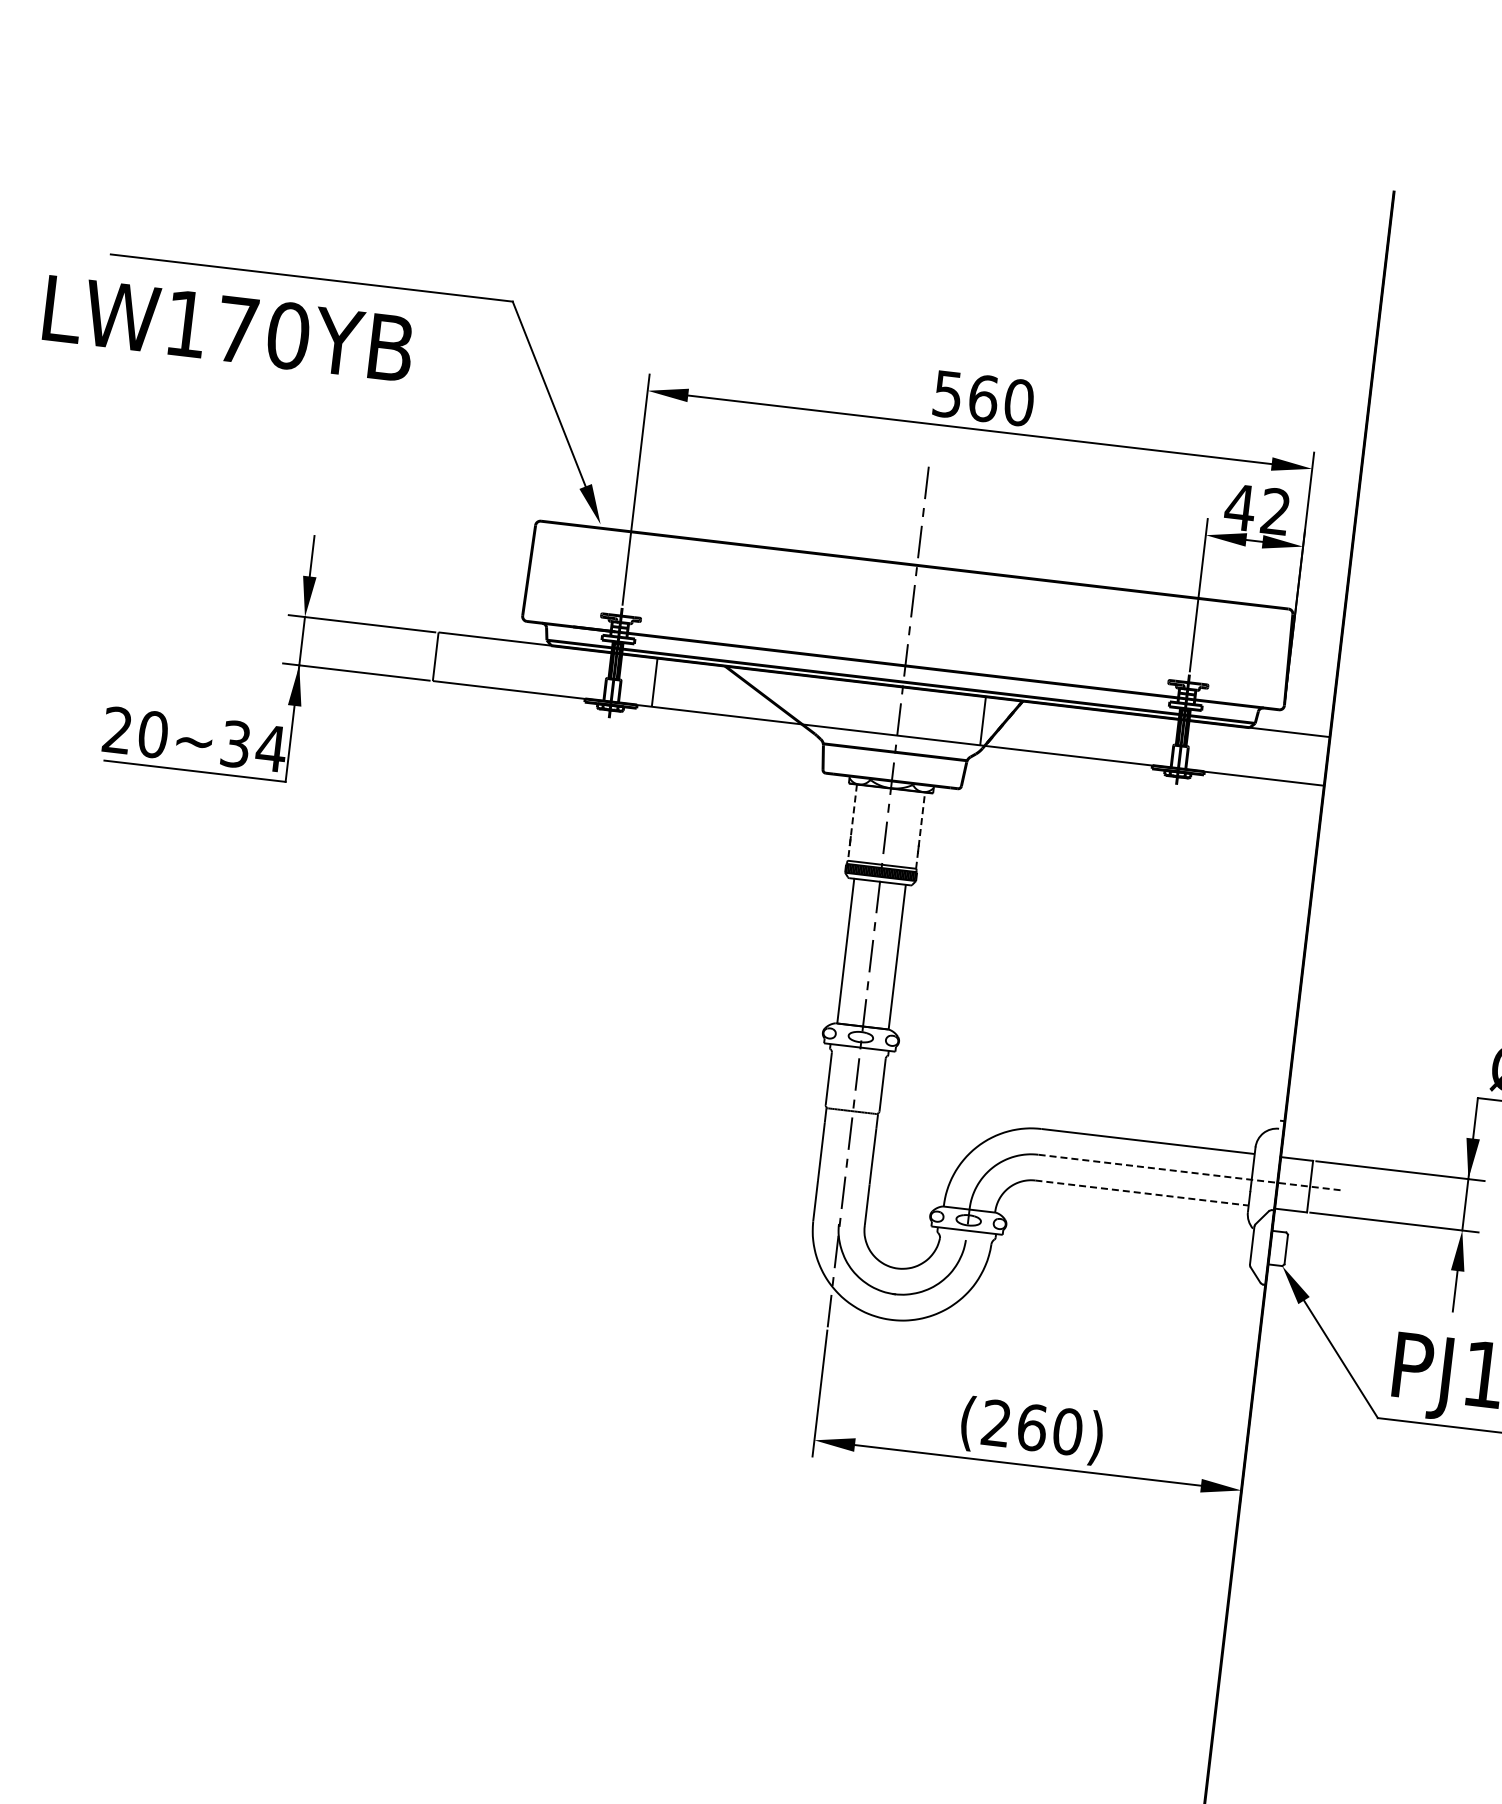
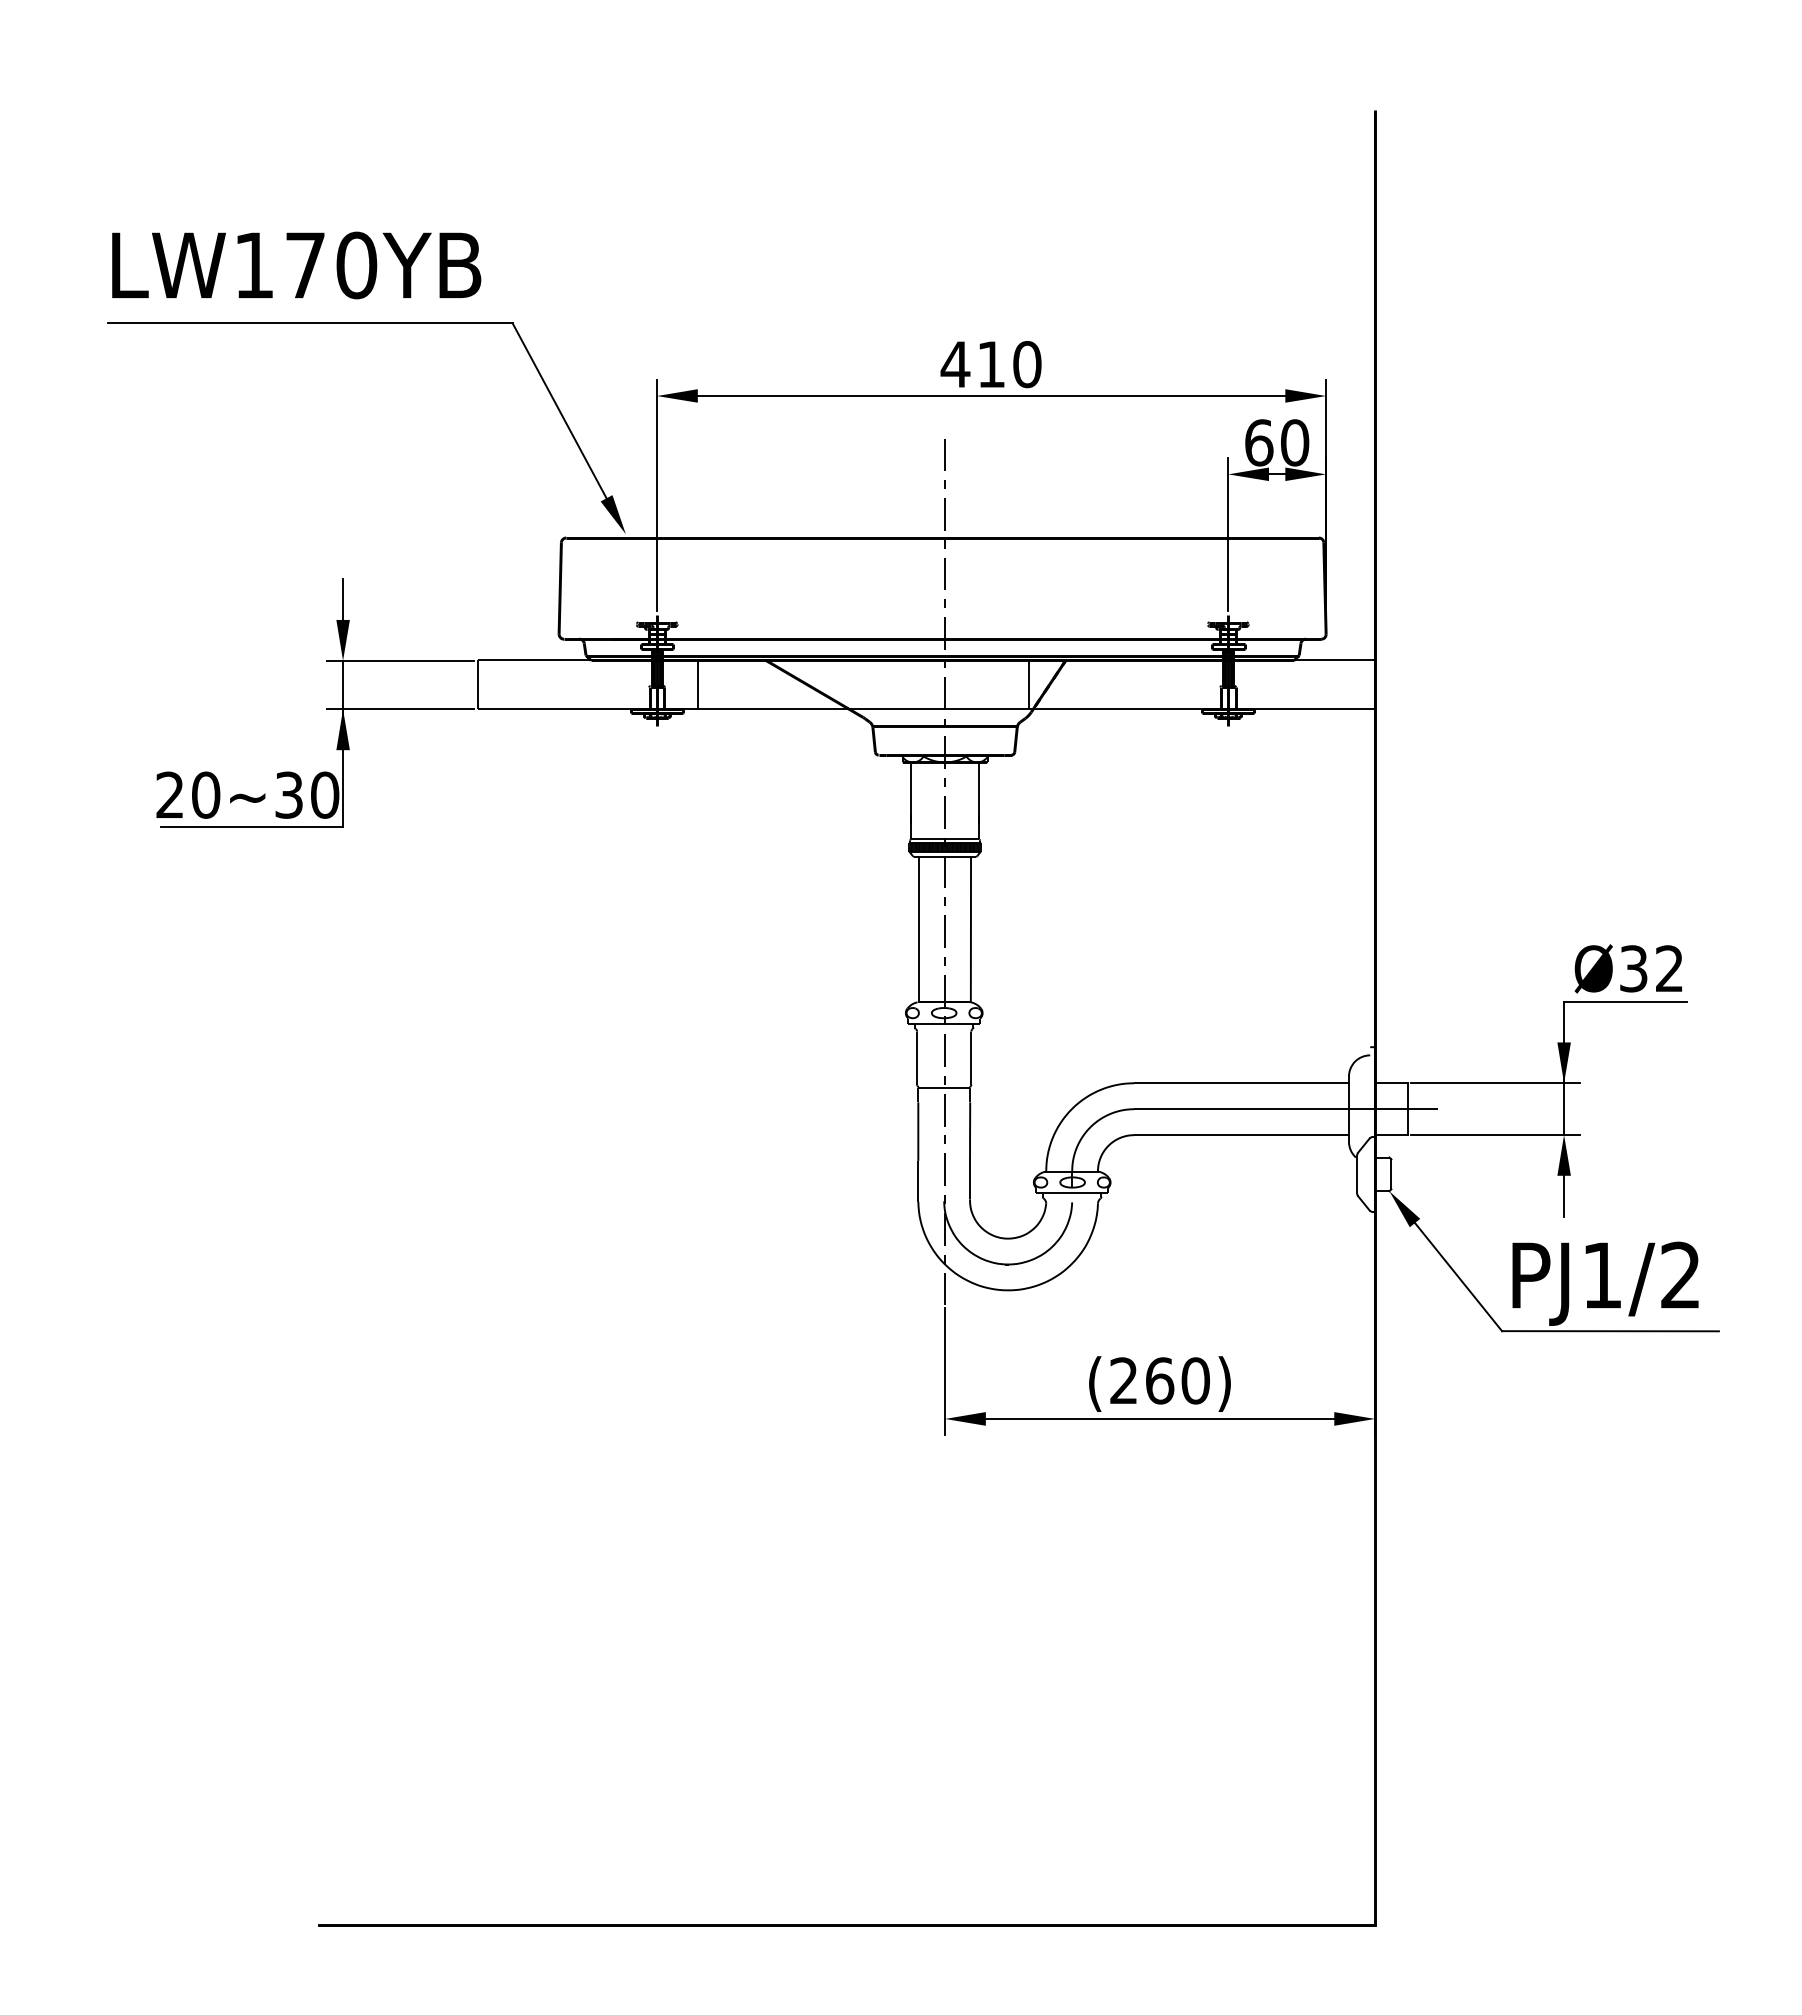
text: (228, 328) -> (296, 265), moved
text: (964, 396) -> (972, 364), 560 -> 410
text: (1257, 509) -> (1276, 442), 42 -> 60
text: (270, 747) -> (324, 794), 20~34 -> 20~30
line: (852, 823) -> (910, 801), dashed -> solid
line: (920, 830) -> (979, 800), dashed -> solid
line: (1188, 1172) -> (1285, 1109), dashed -> solid
line: (1142, 1193) -> (1242, 1135), dashed -> solid

